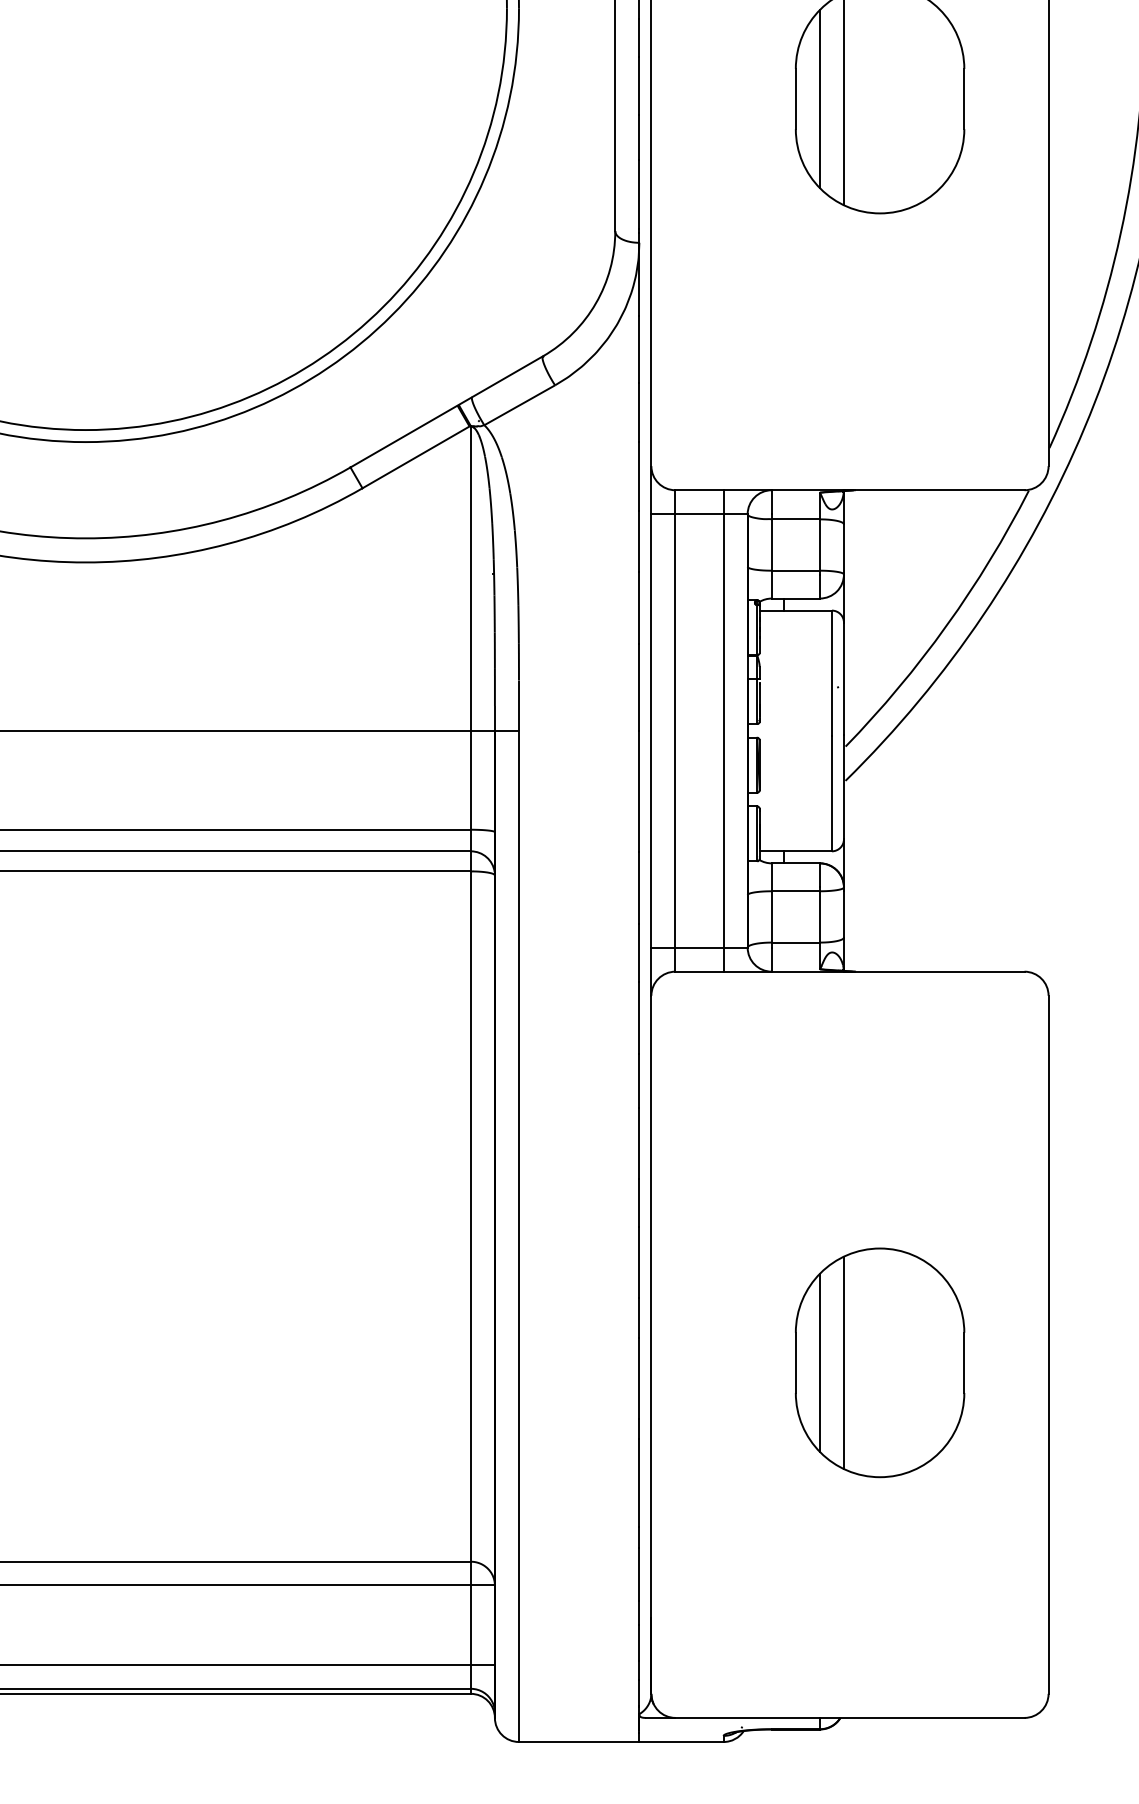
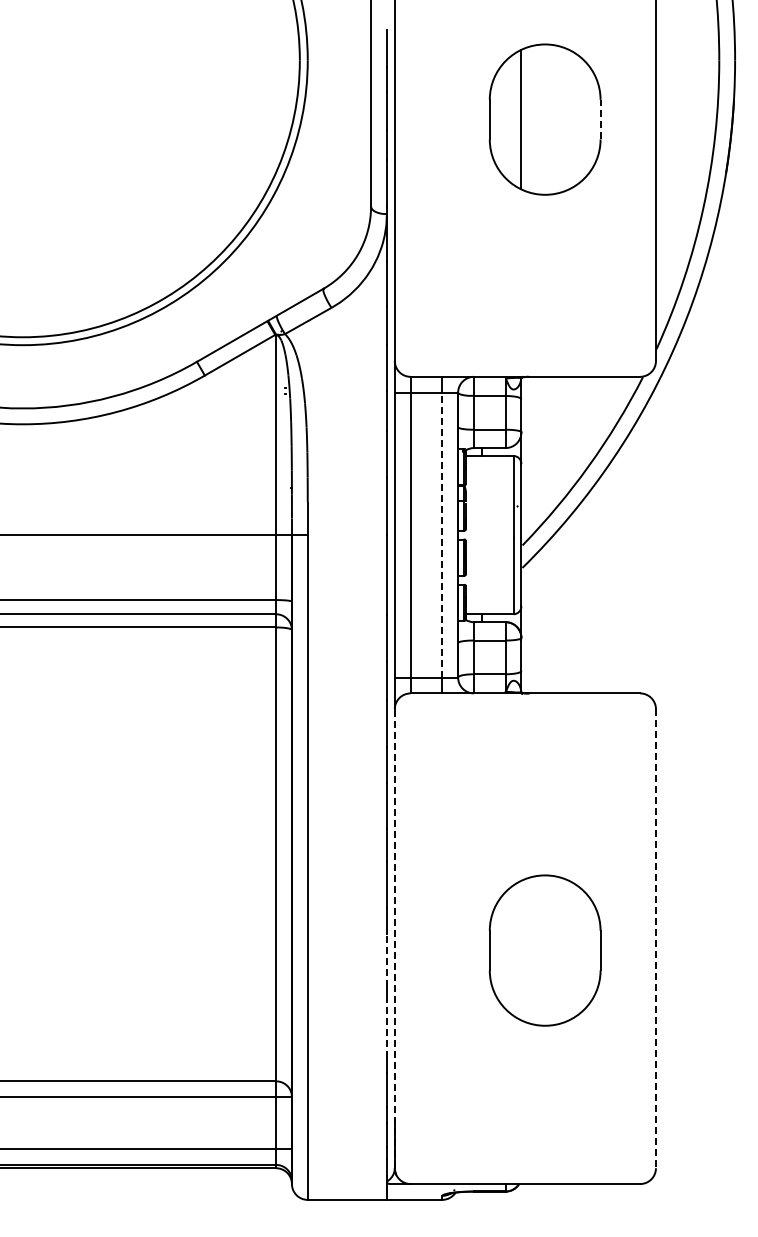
line: (819, 98) -> (505, 119), removed
line: (964, 98) -> (600, 119), solid -> dashed
line: (723, 730) -> (442, 534), solid -> dashed
line: (650, 1344) -> (394, 938), solid -> dashed
line: (1047, 1344) -> (655, 938), solid -> dashed
line: (819, 1362) -> (505, 950), removed
line: (844, 1362) -> (521, 950), removed
line: (638, 1377) -> (386, 960), solid -> dashed
line: (638, 1482) -> (386, 1029), solid -> dashed

